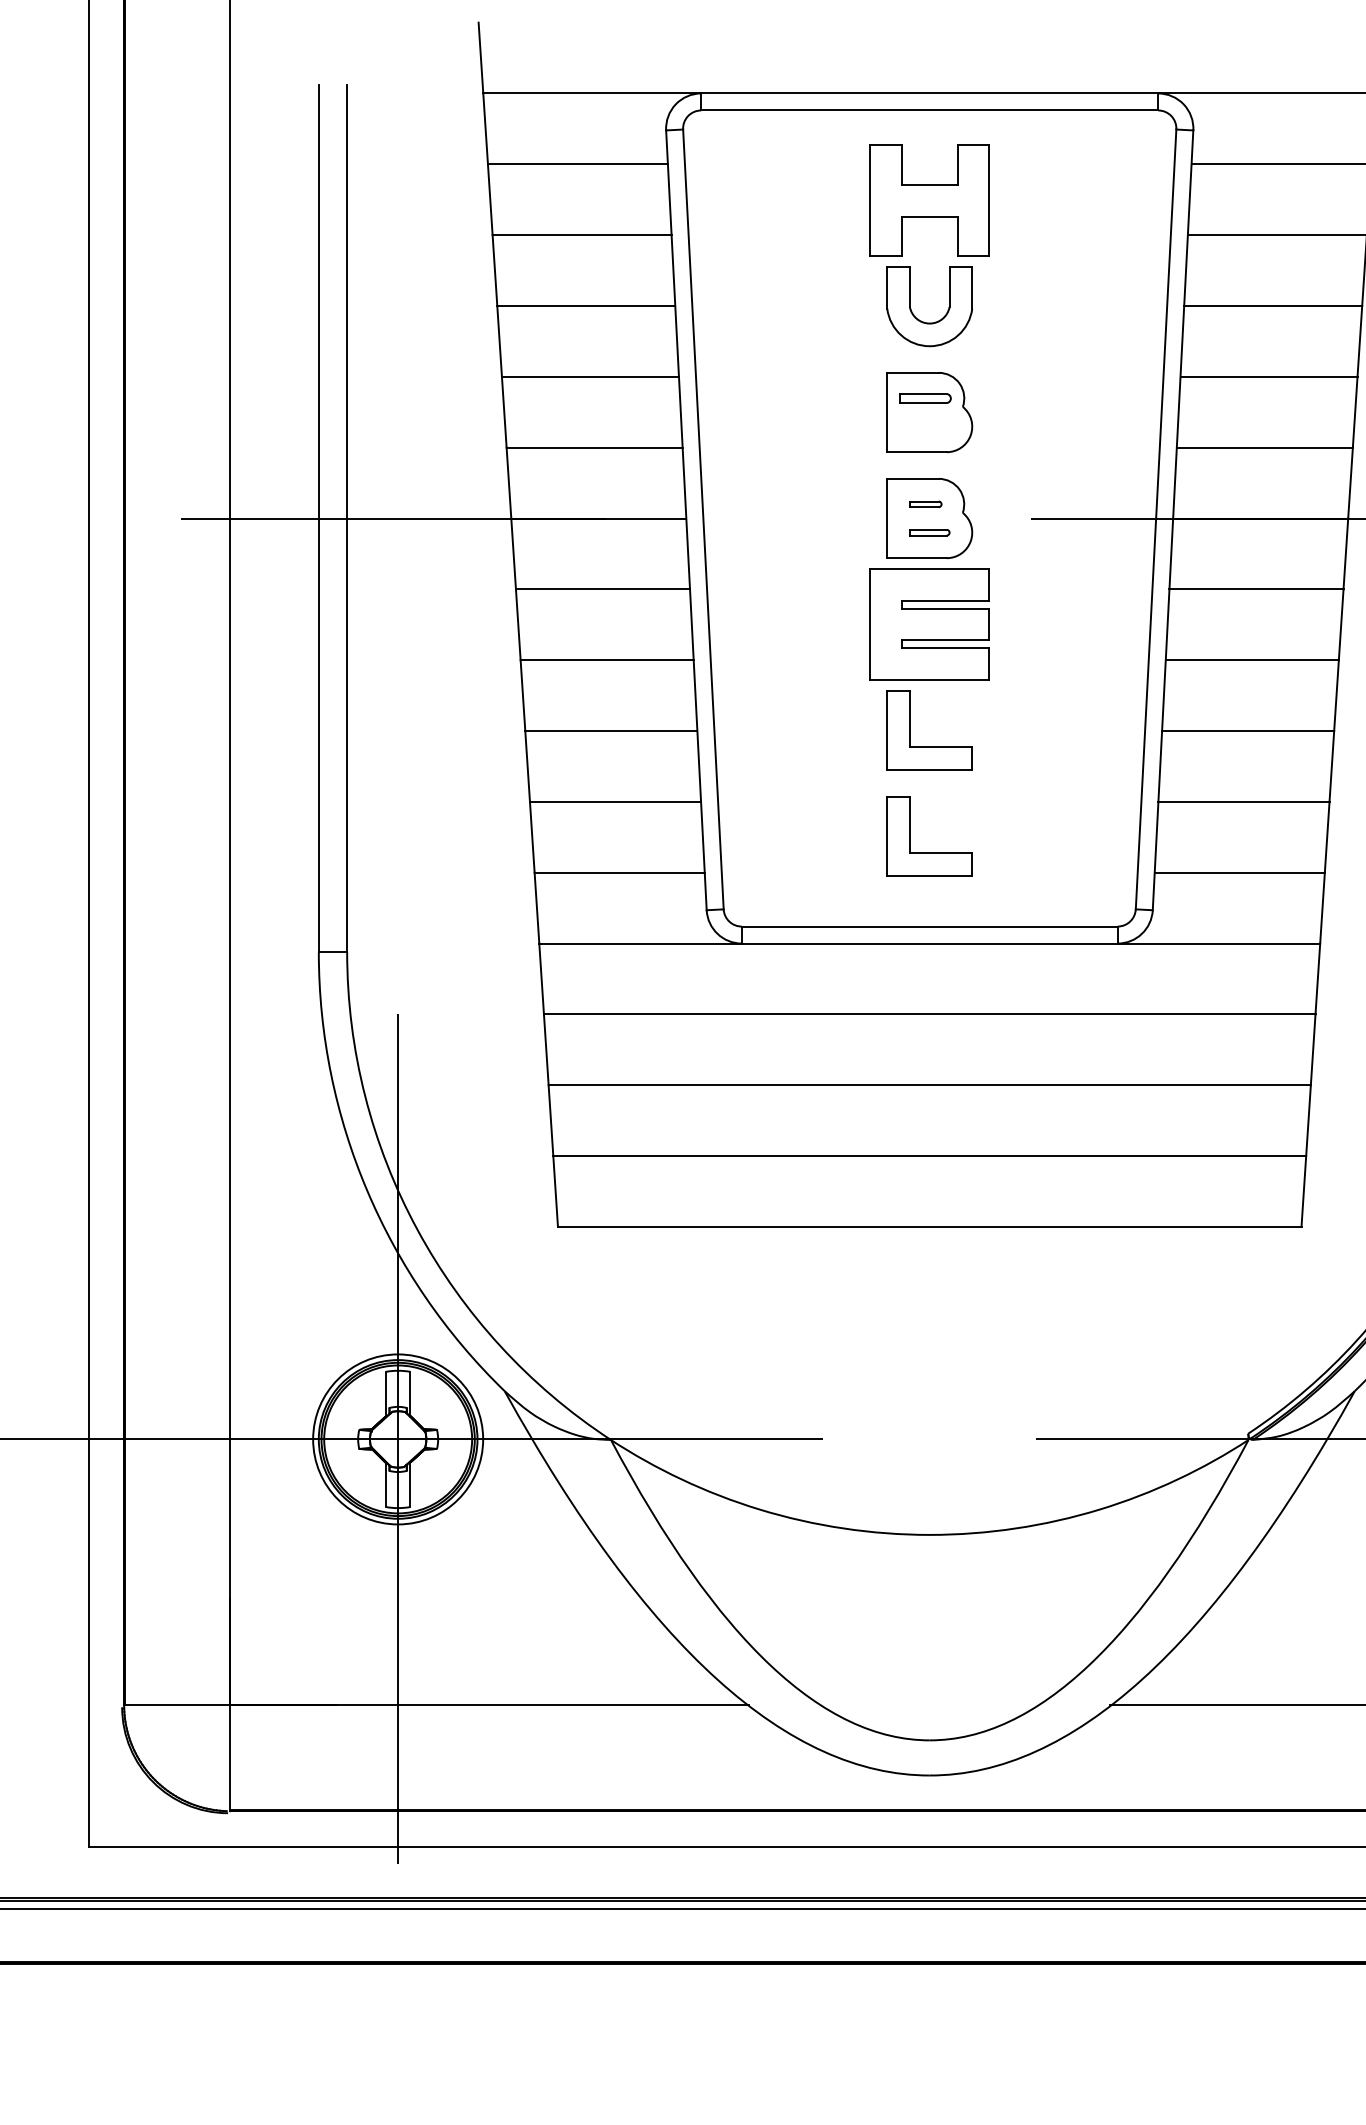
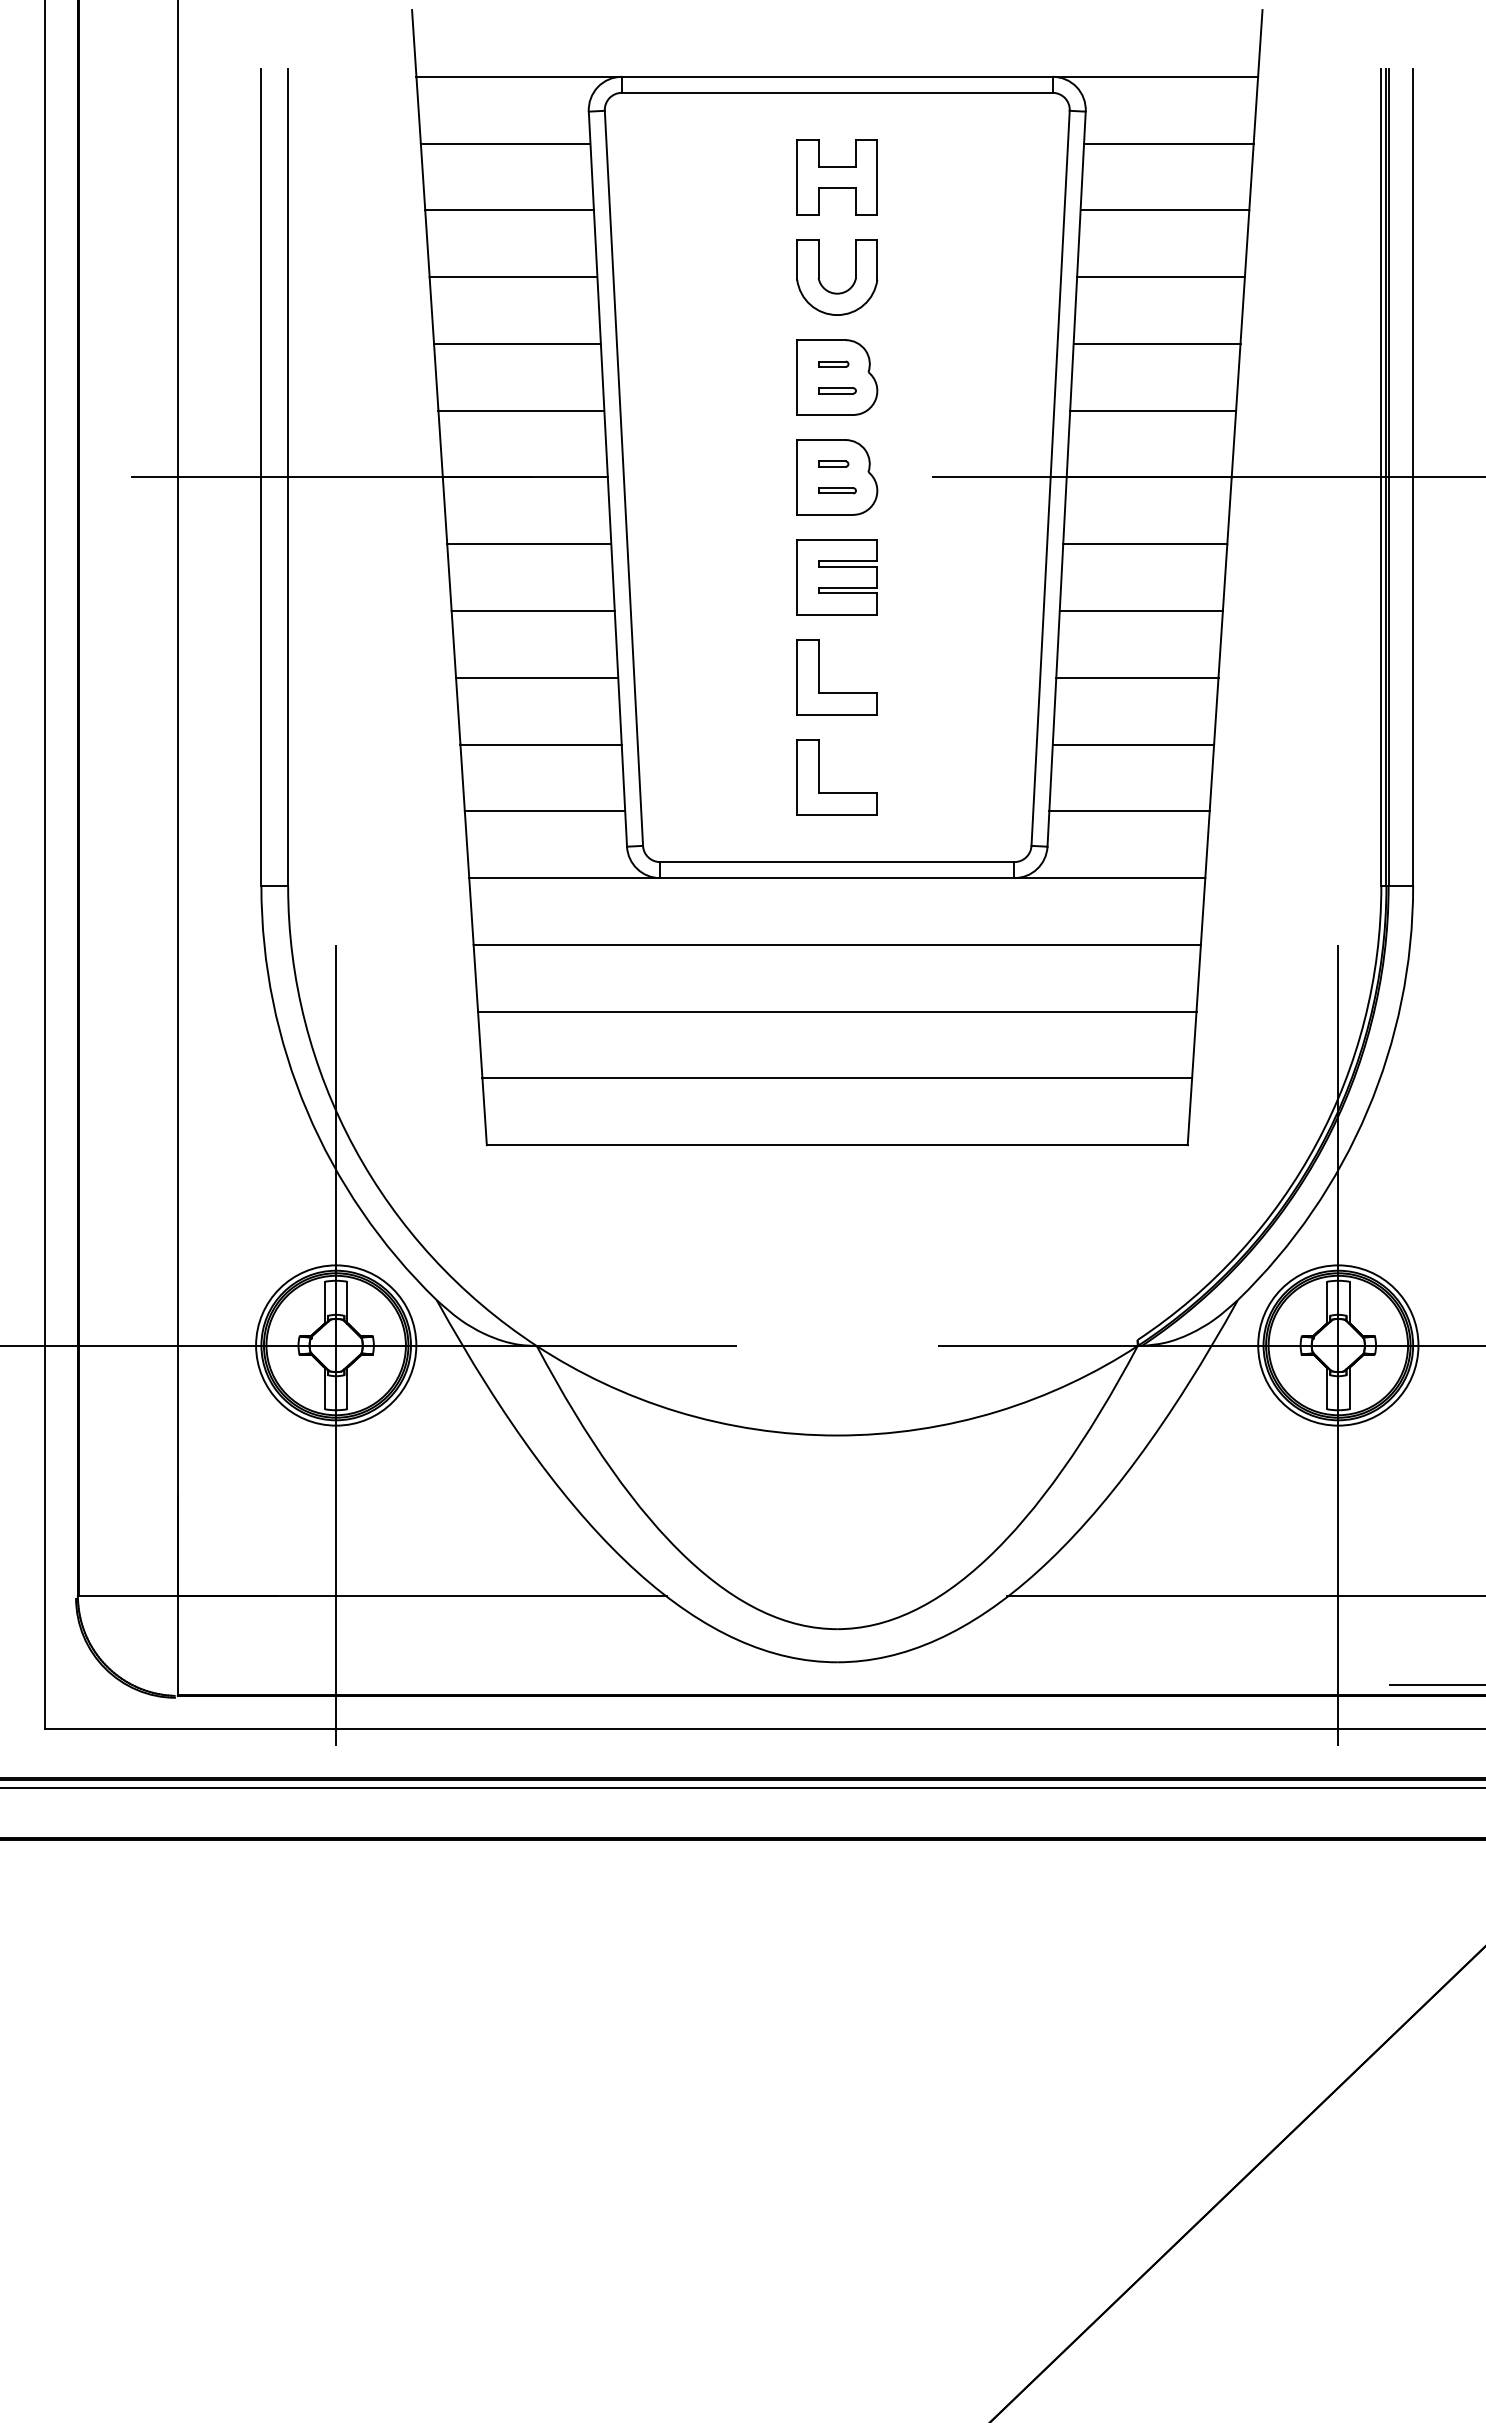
part: (928, 200) -> (836, 177), size x0.71
part: (925, 397) -> (833, 363), size x0.62
part: (929, 426) -> (837, 390), added
part: (928, 624) -> (836, 577), size x0.71

